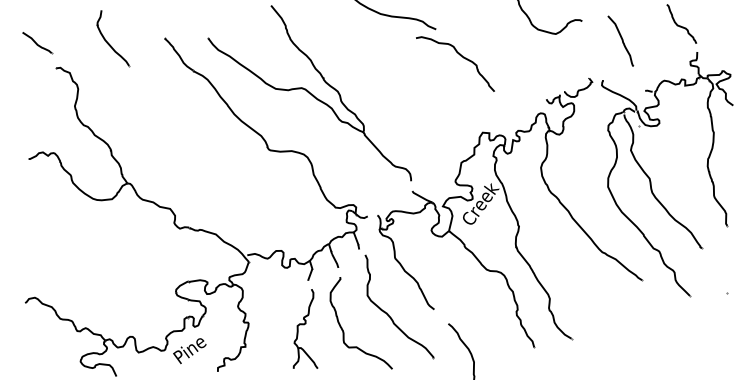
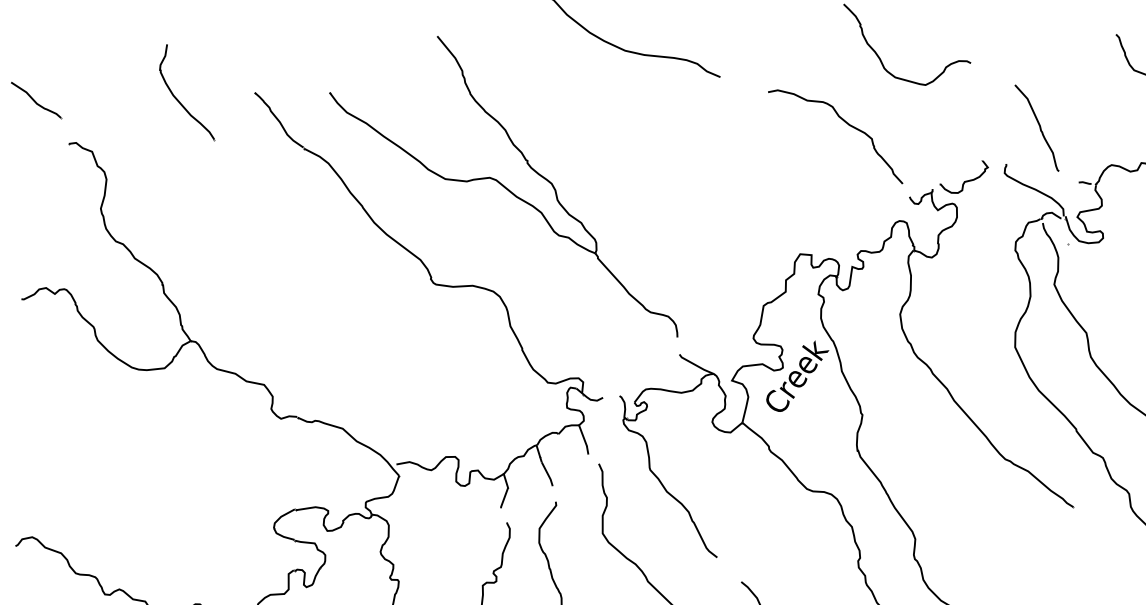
curve: (621, 40) -> (1038, 126), moved
part: (108, 42) -> (179, 99), moved
curve: (460, 56) -> (844, 123), moved

